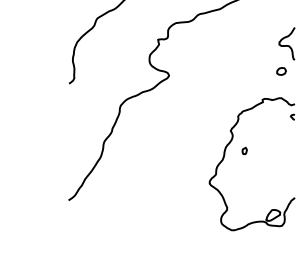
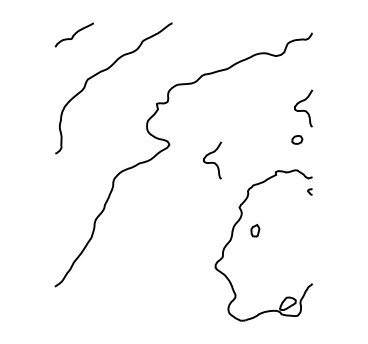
curve: (206, 90) -> (211, 161), added
part: (244, 150) -> (255, 229), size x1.6

